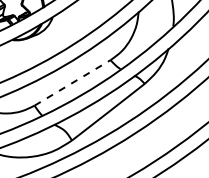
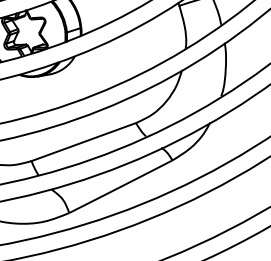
line: (72, 83) -> (83, 142), dashed -> solid

